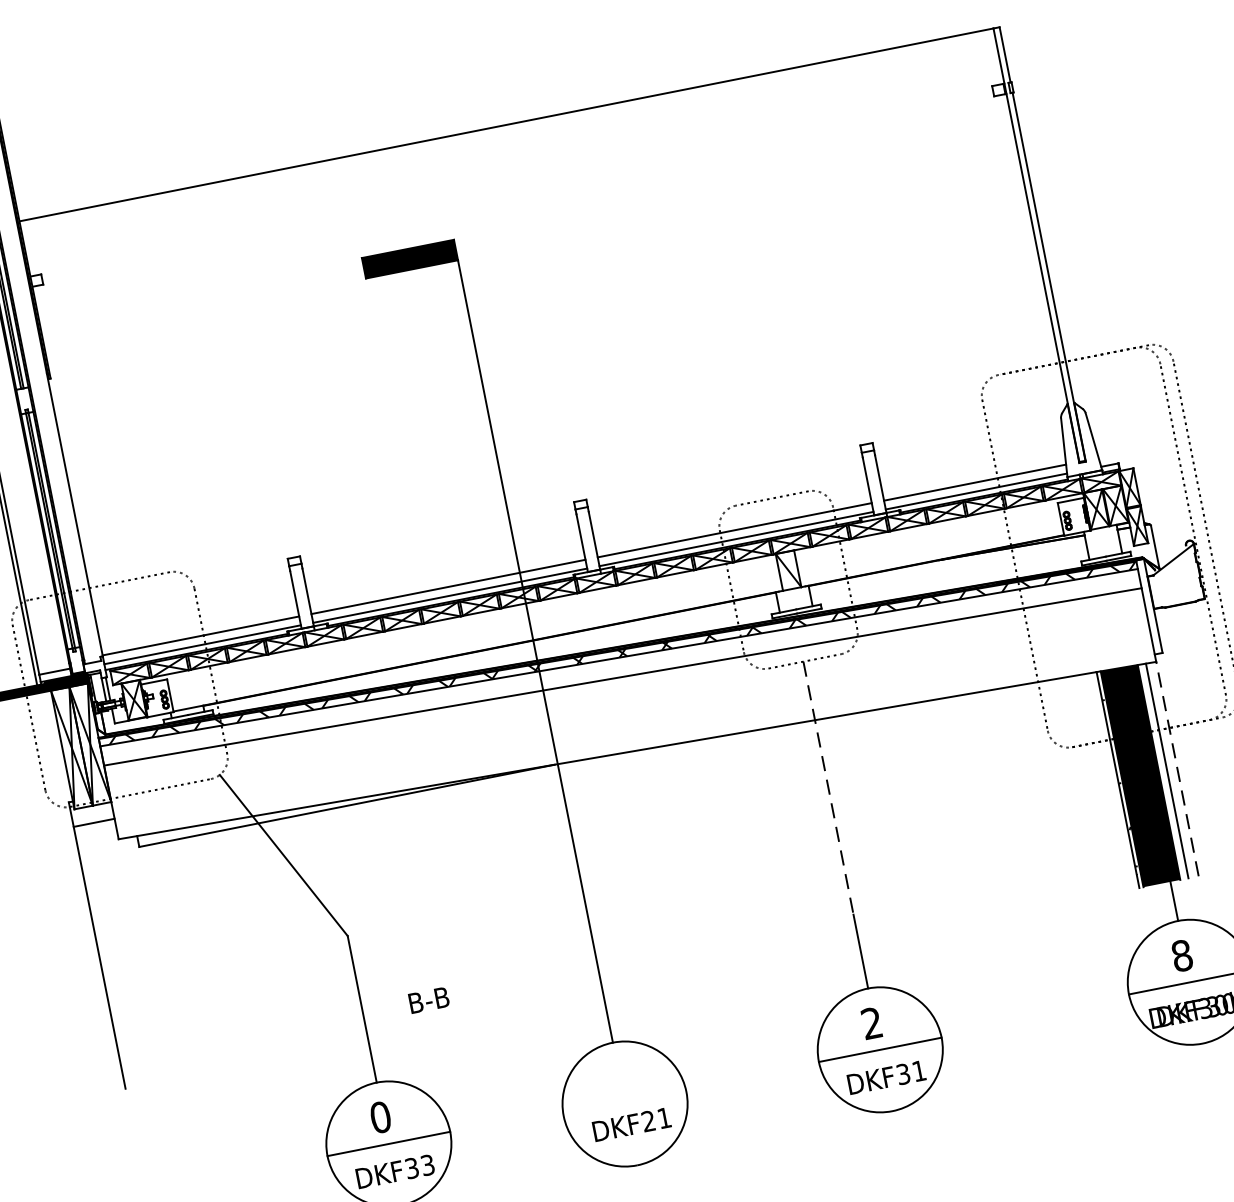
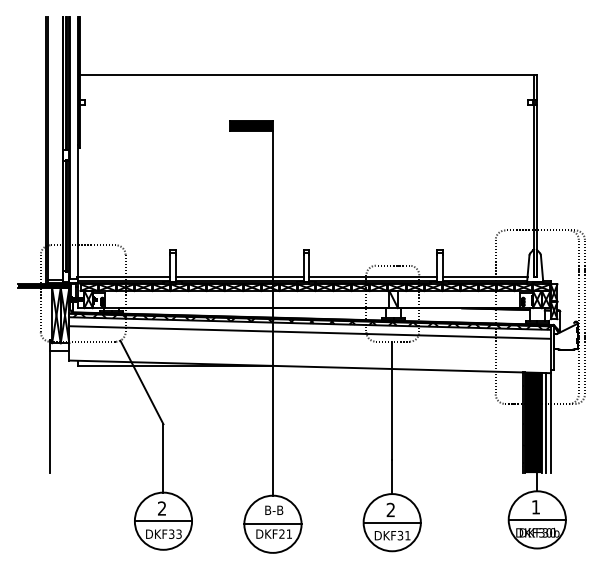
line: (1177, 769) -> (550, 423), dashed -> solid
line: (828, 787) -> (392, 400), dashed -> solid
text: (1181, 956) -> (535, 507), 8 -> 1
text: (429, 998) -> (274, 509), moved
line: (624, 1104) -> (272, 524), added
text: (379, 1117) -> (161, 508), 0 -> 2

